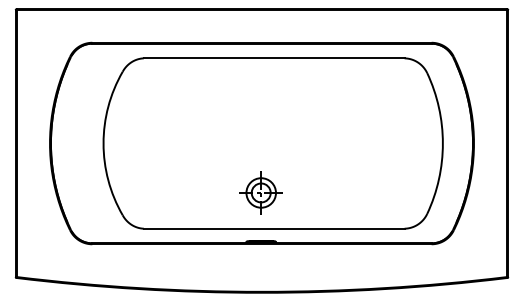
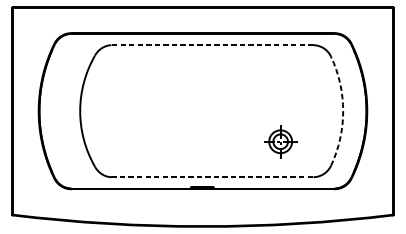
line: (273, 58) -> (211, 45), solid -> dashed
arc: (442, 143) -> (342, 111), solid -> dashed
part: (260, 192) -> (280, 141), moved
line: (274, 228) -> (212, 177), solid -> dashed

